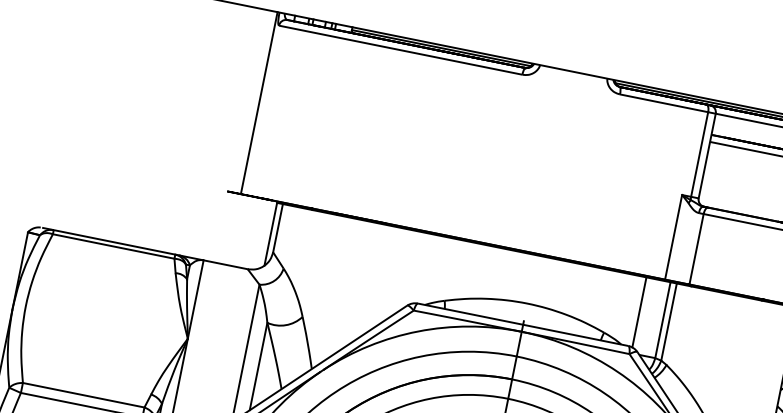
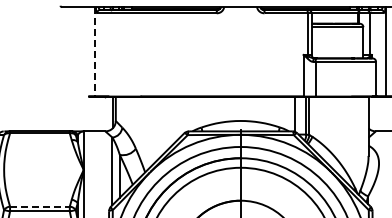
line: (260, 102) -> (95, 51), solid -> dashed
line: (82, 394) -> (39, 206), solid -> dashed

